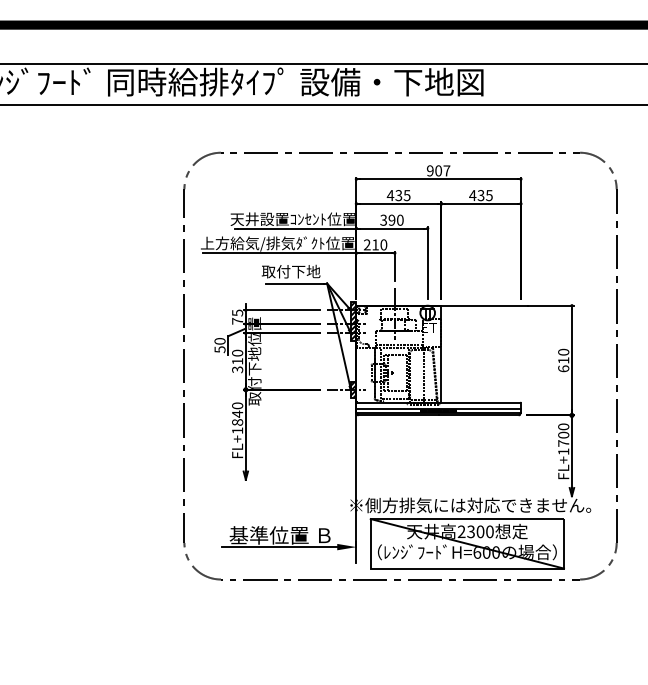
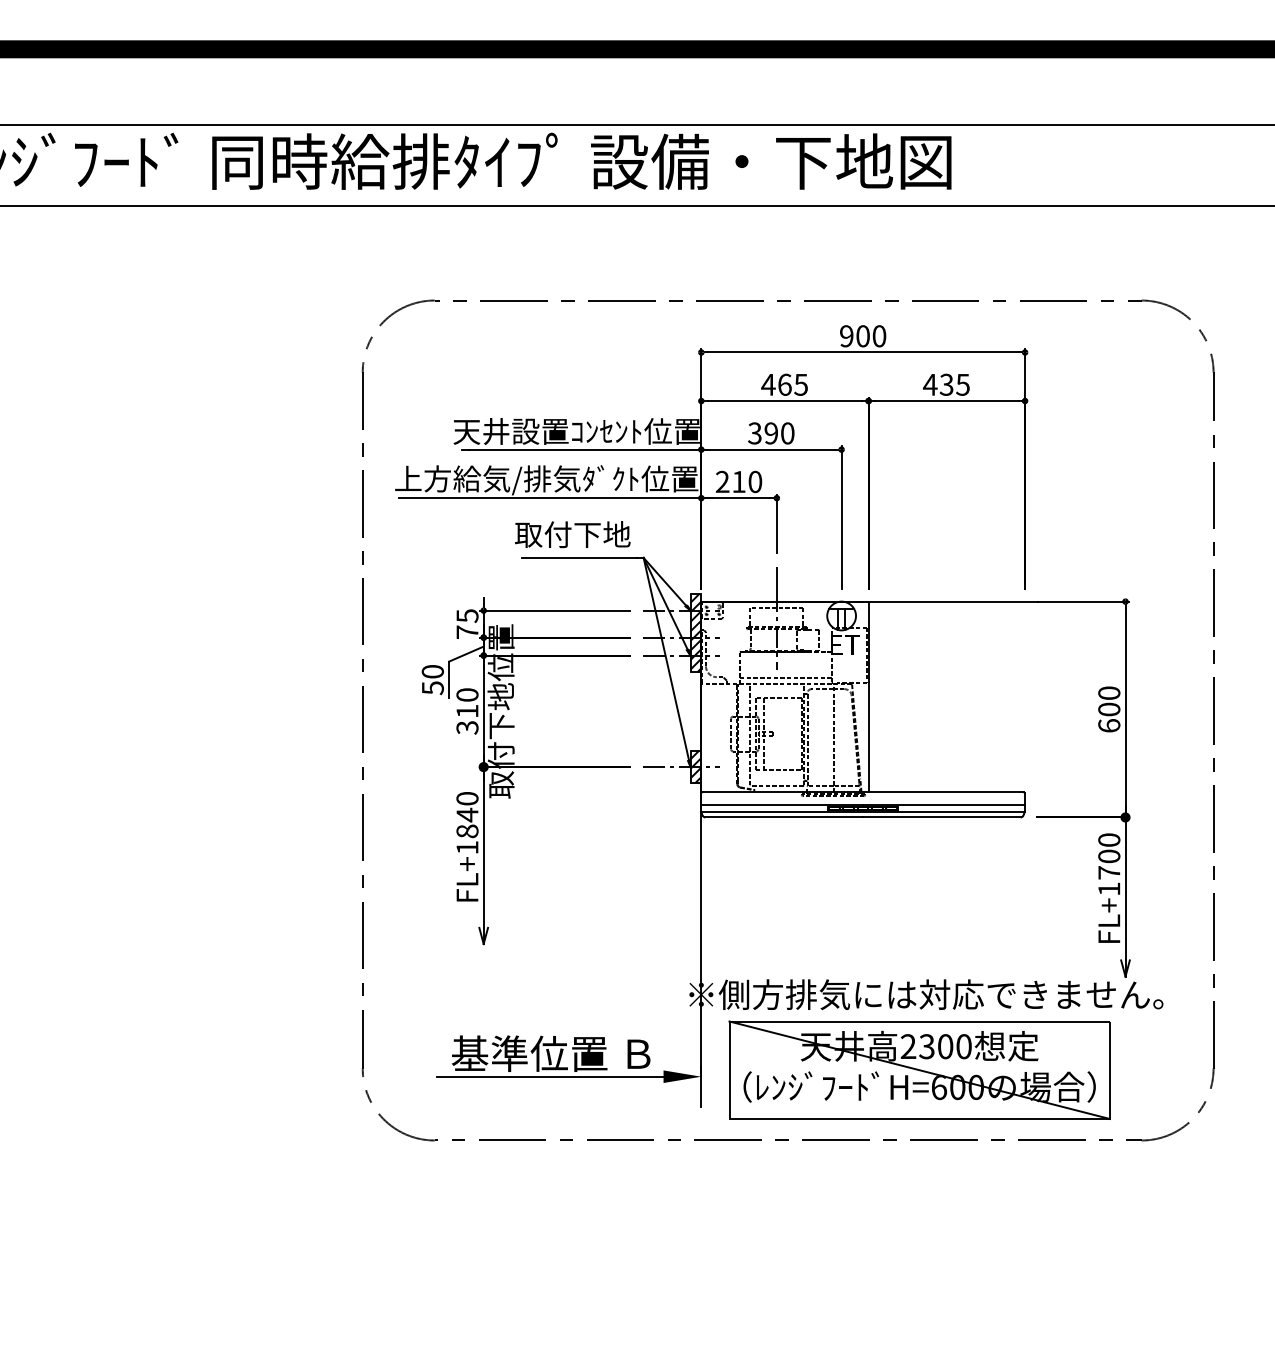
text: (446, 170) -> (878, 335), 907 -> 900
text: (398, 195) -> (784, 384), 435 -> 465
text: (563, 360) -> (1108, 709), 610 -> 600

